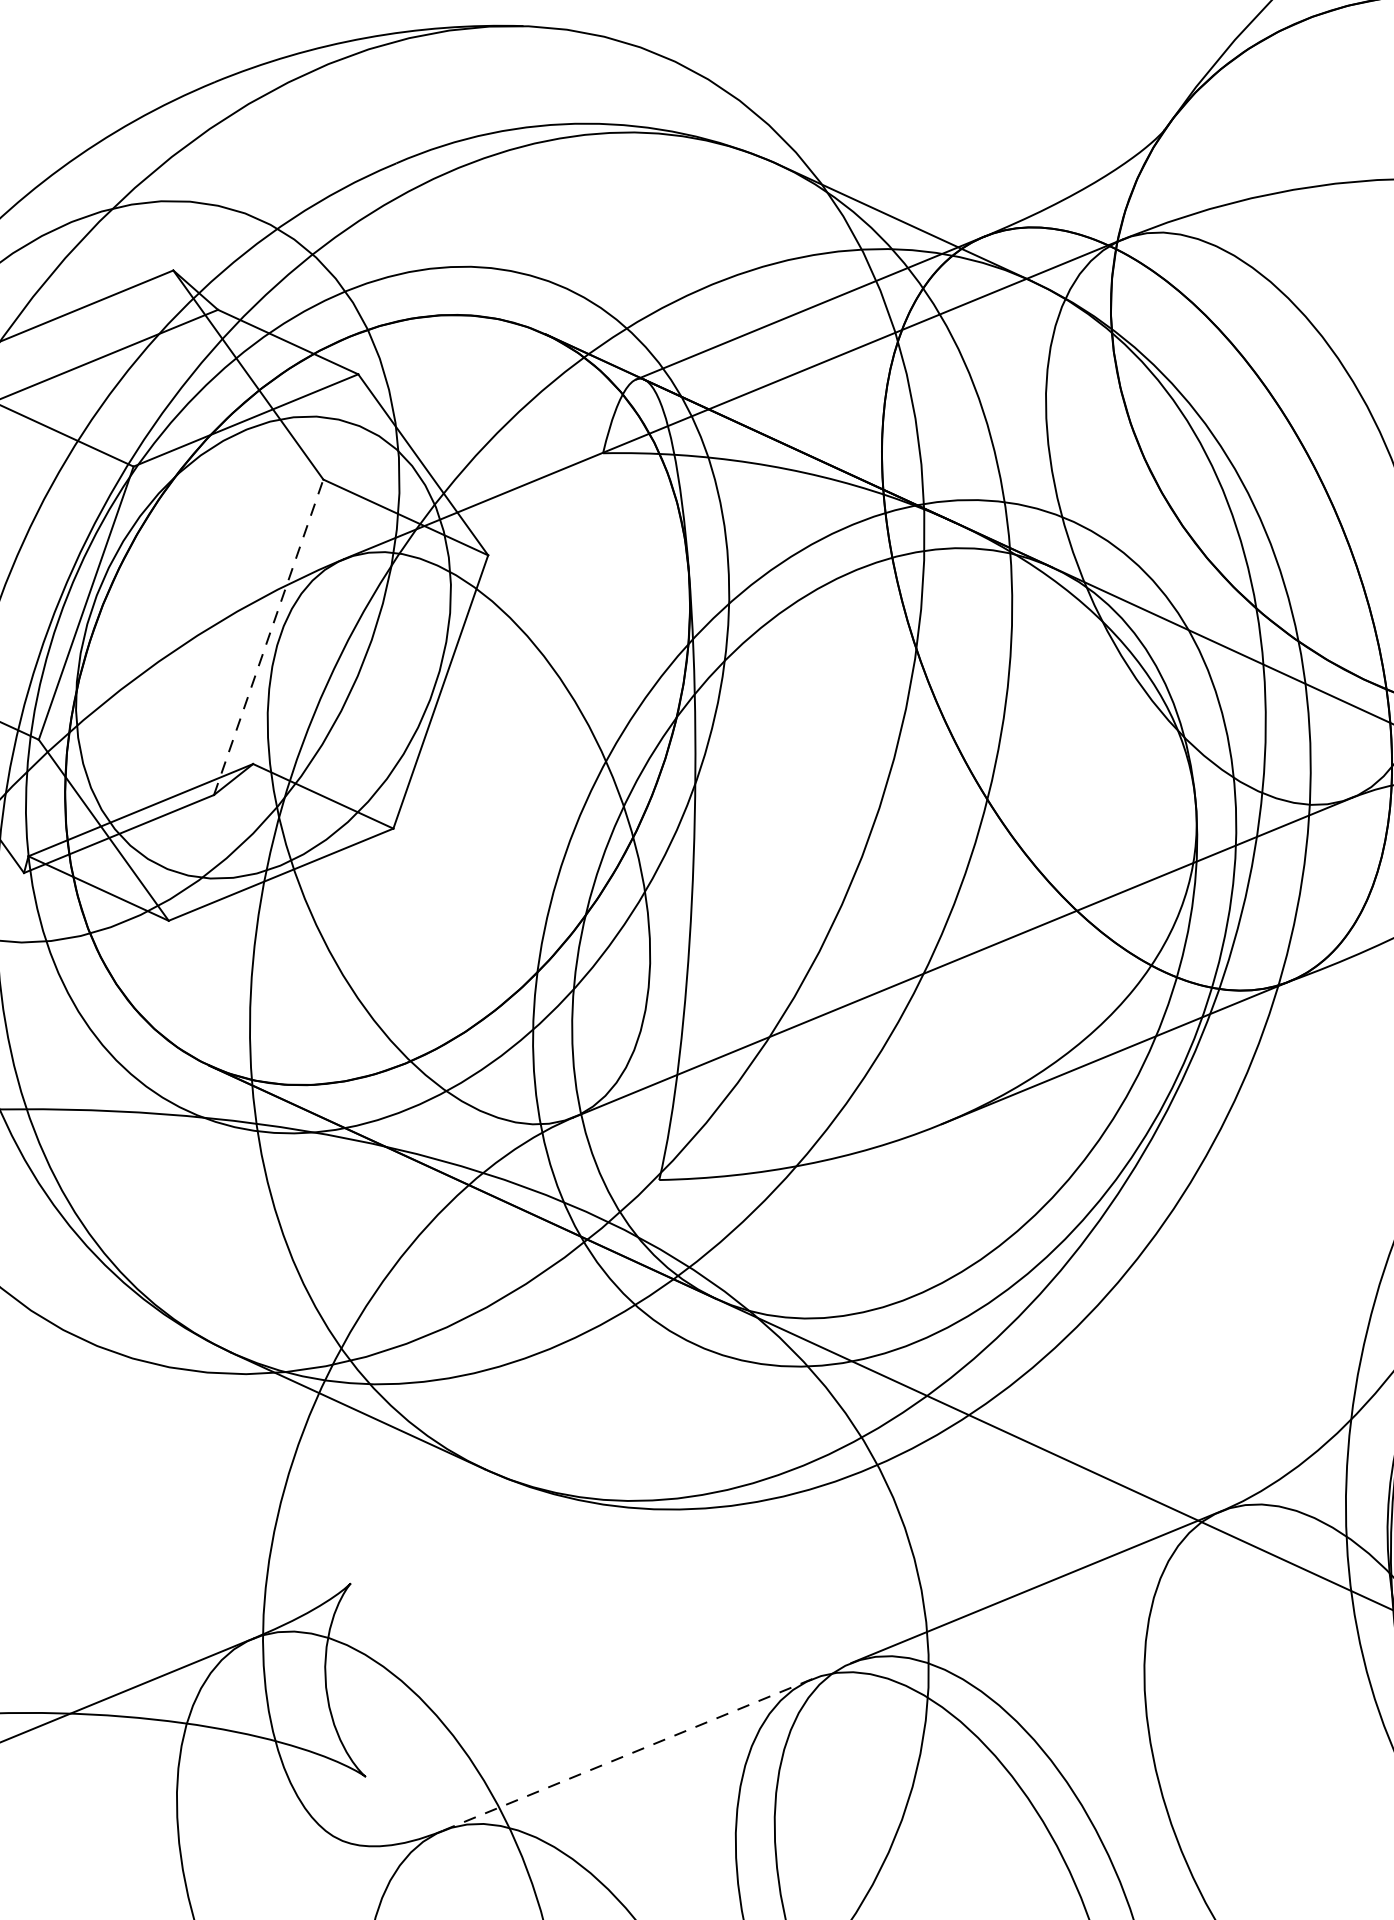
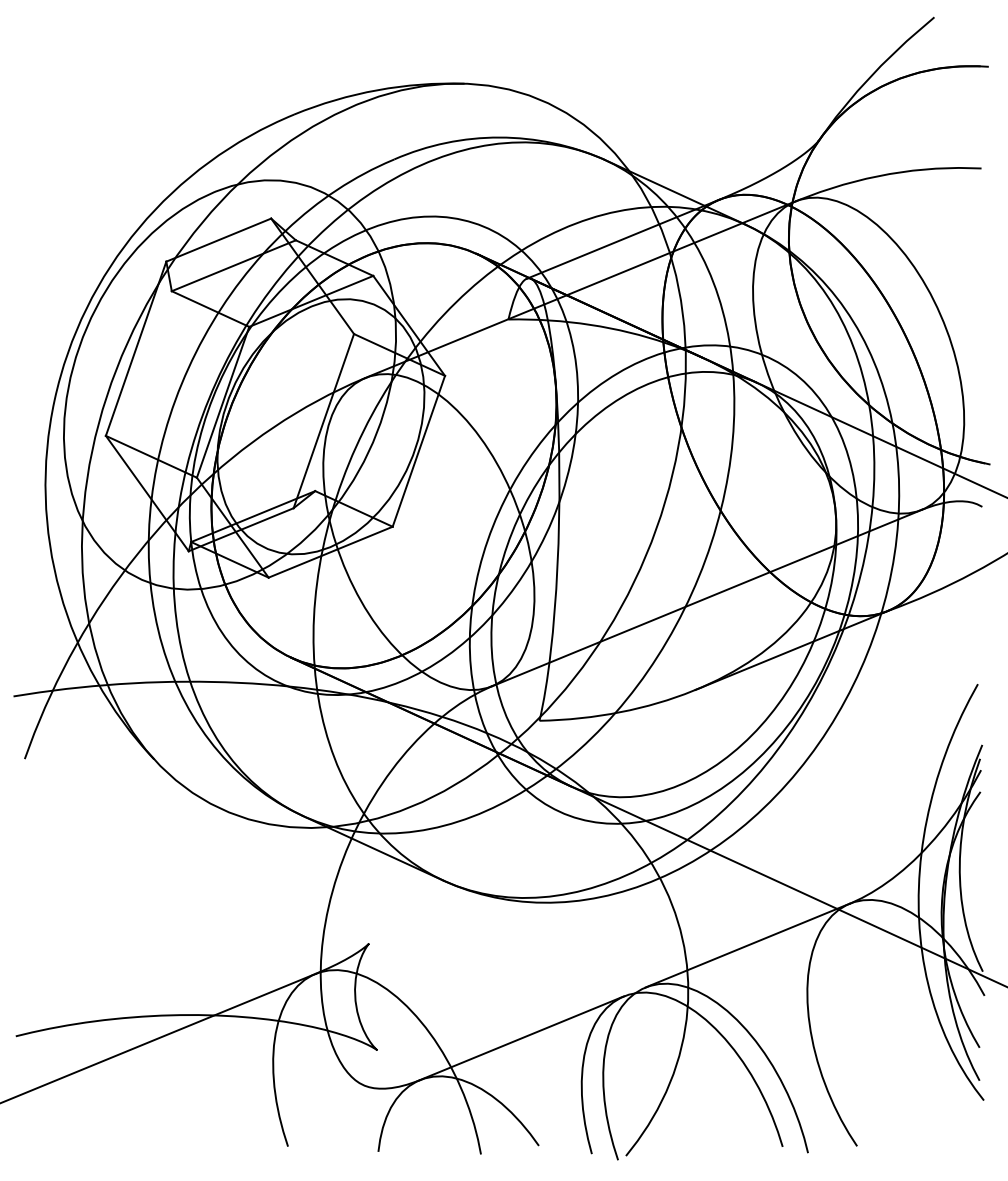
line: (269, 636) -> (324, 420), dashed -> solid
line: (626, 1755) -> (521, 1038), dashed -> solid

